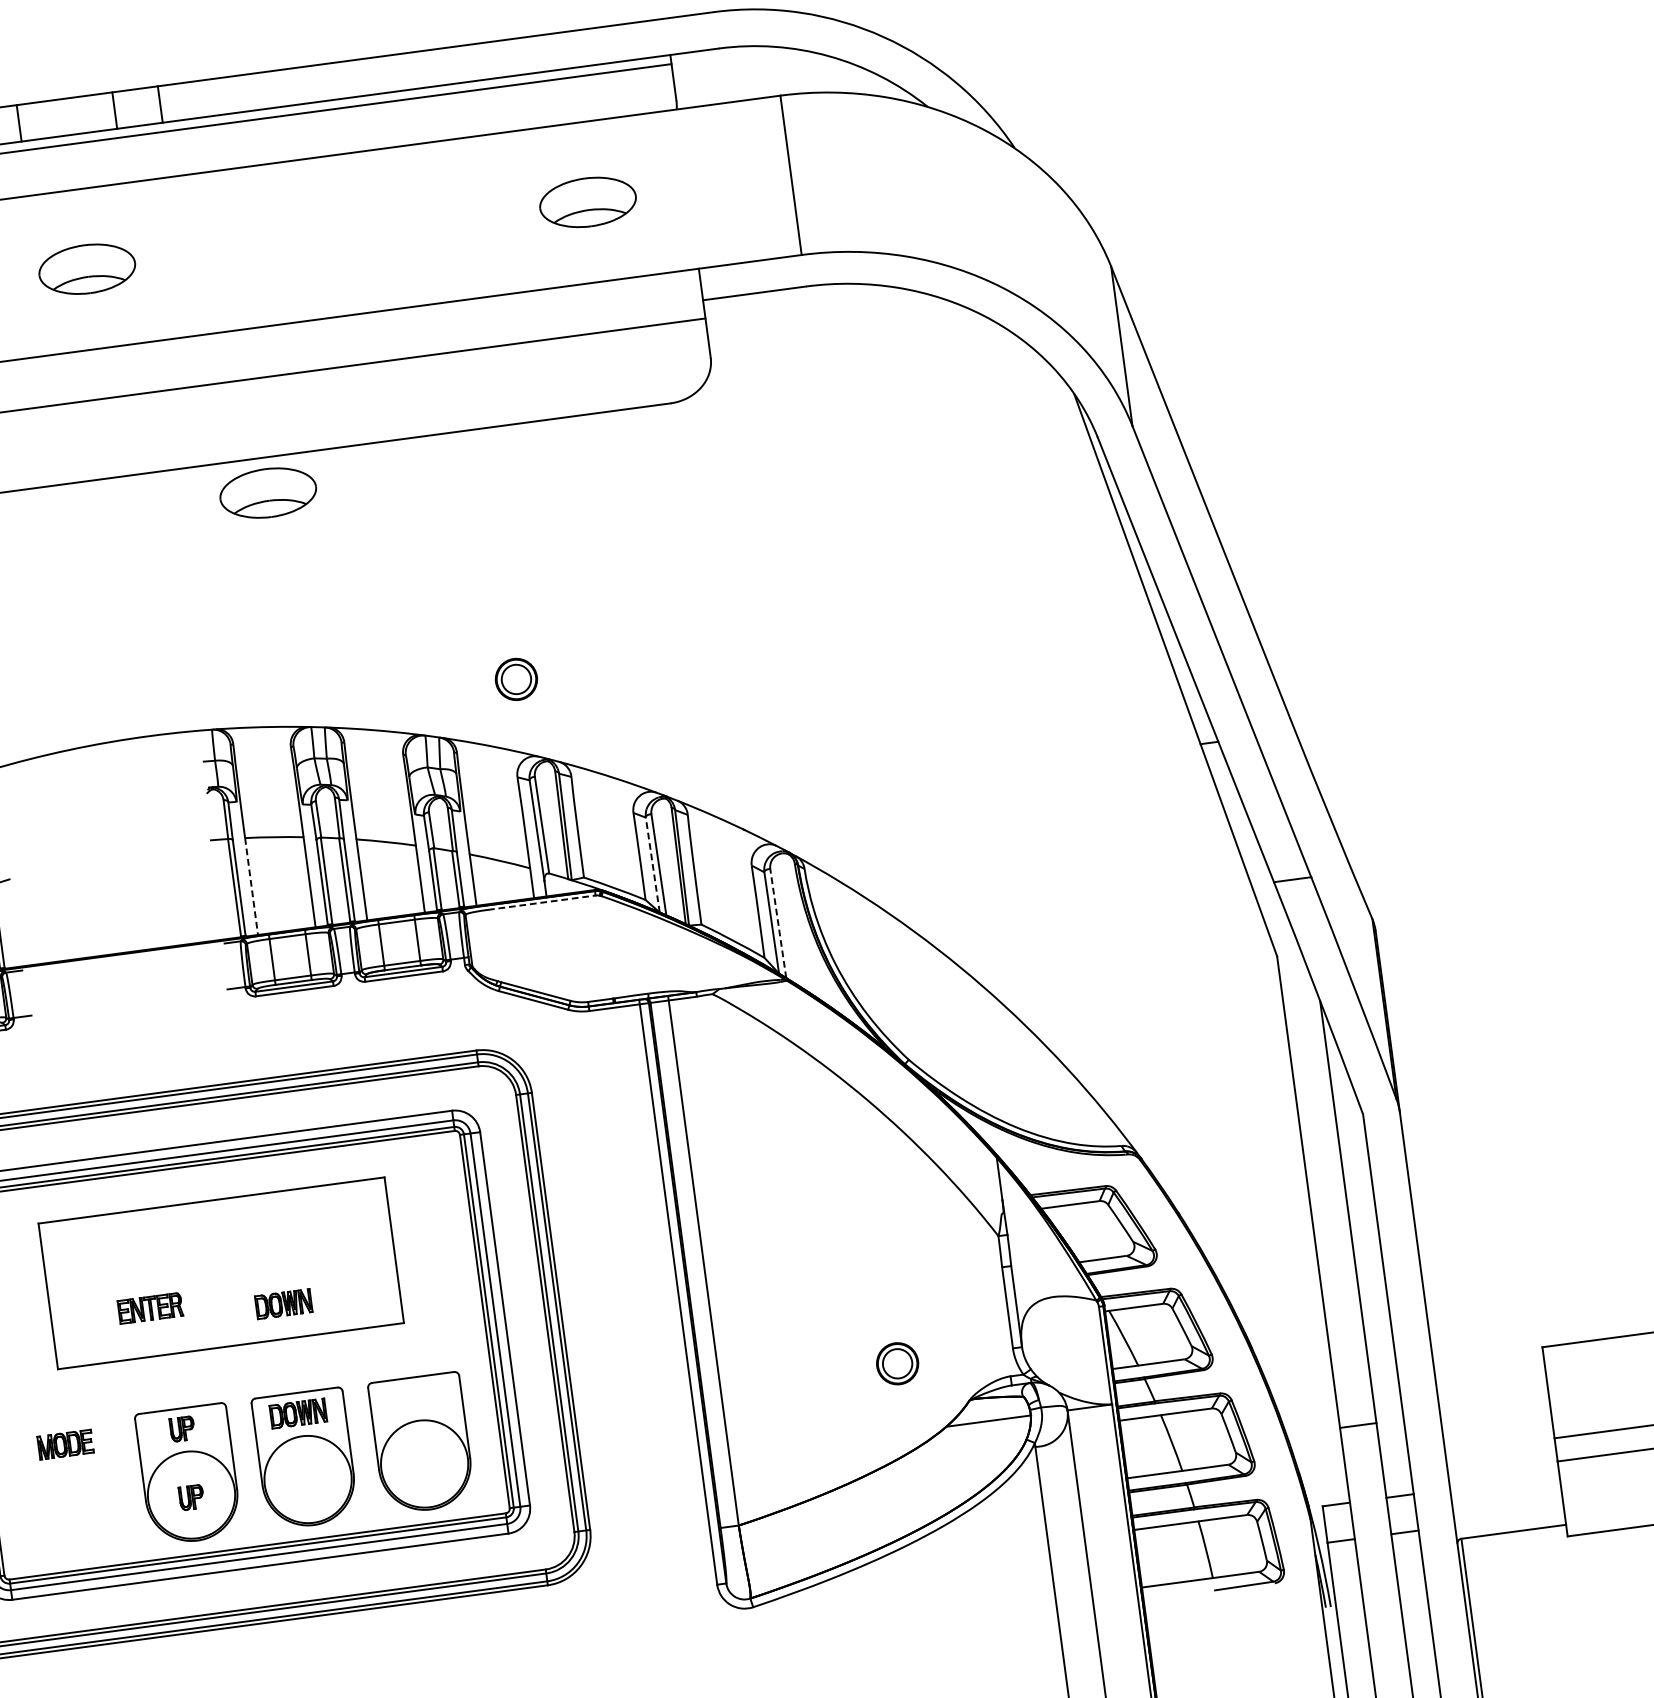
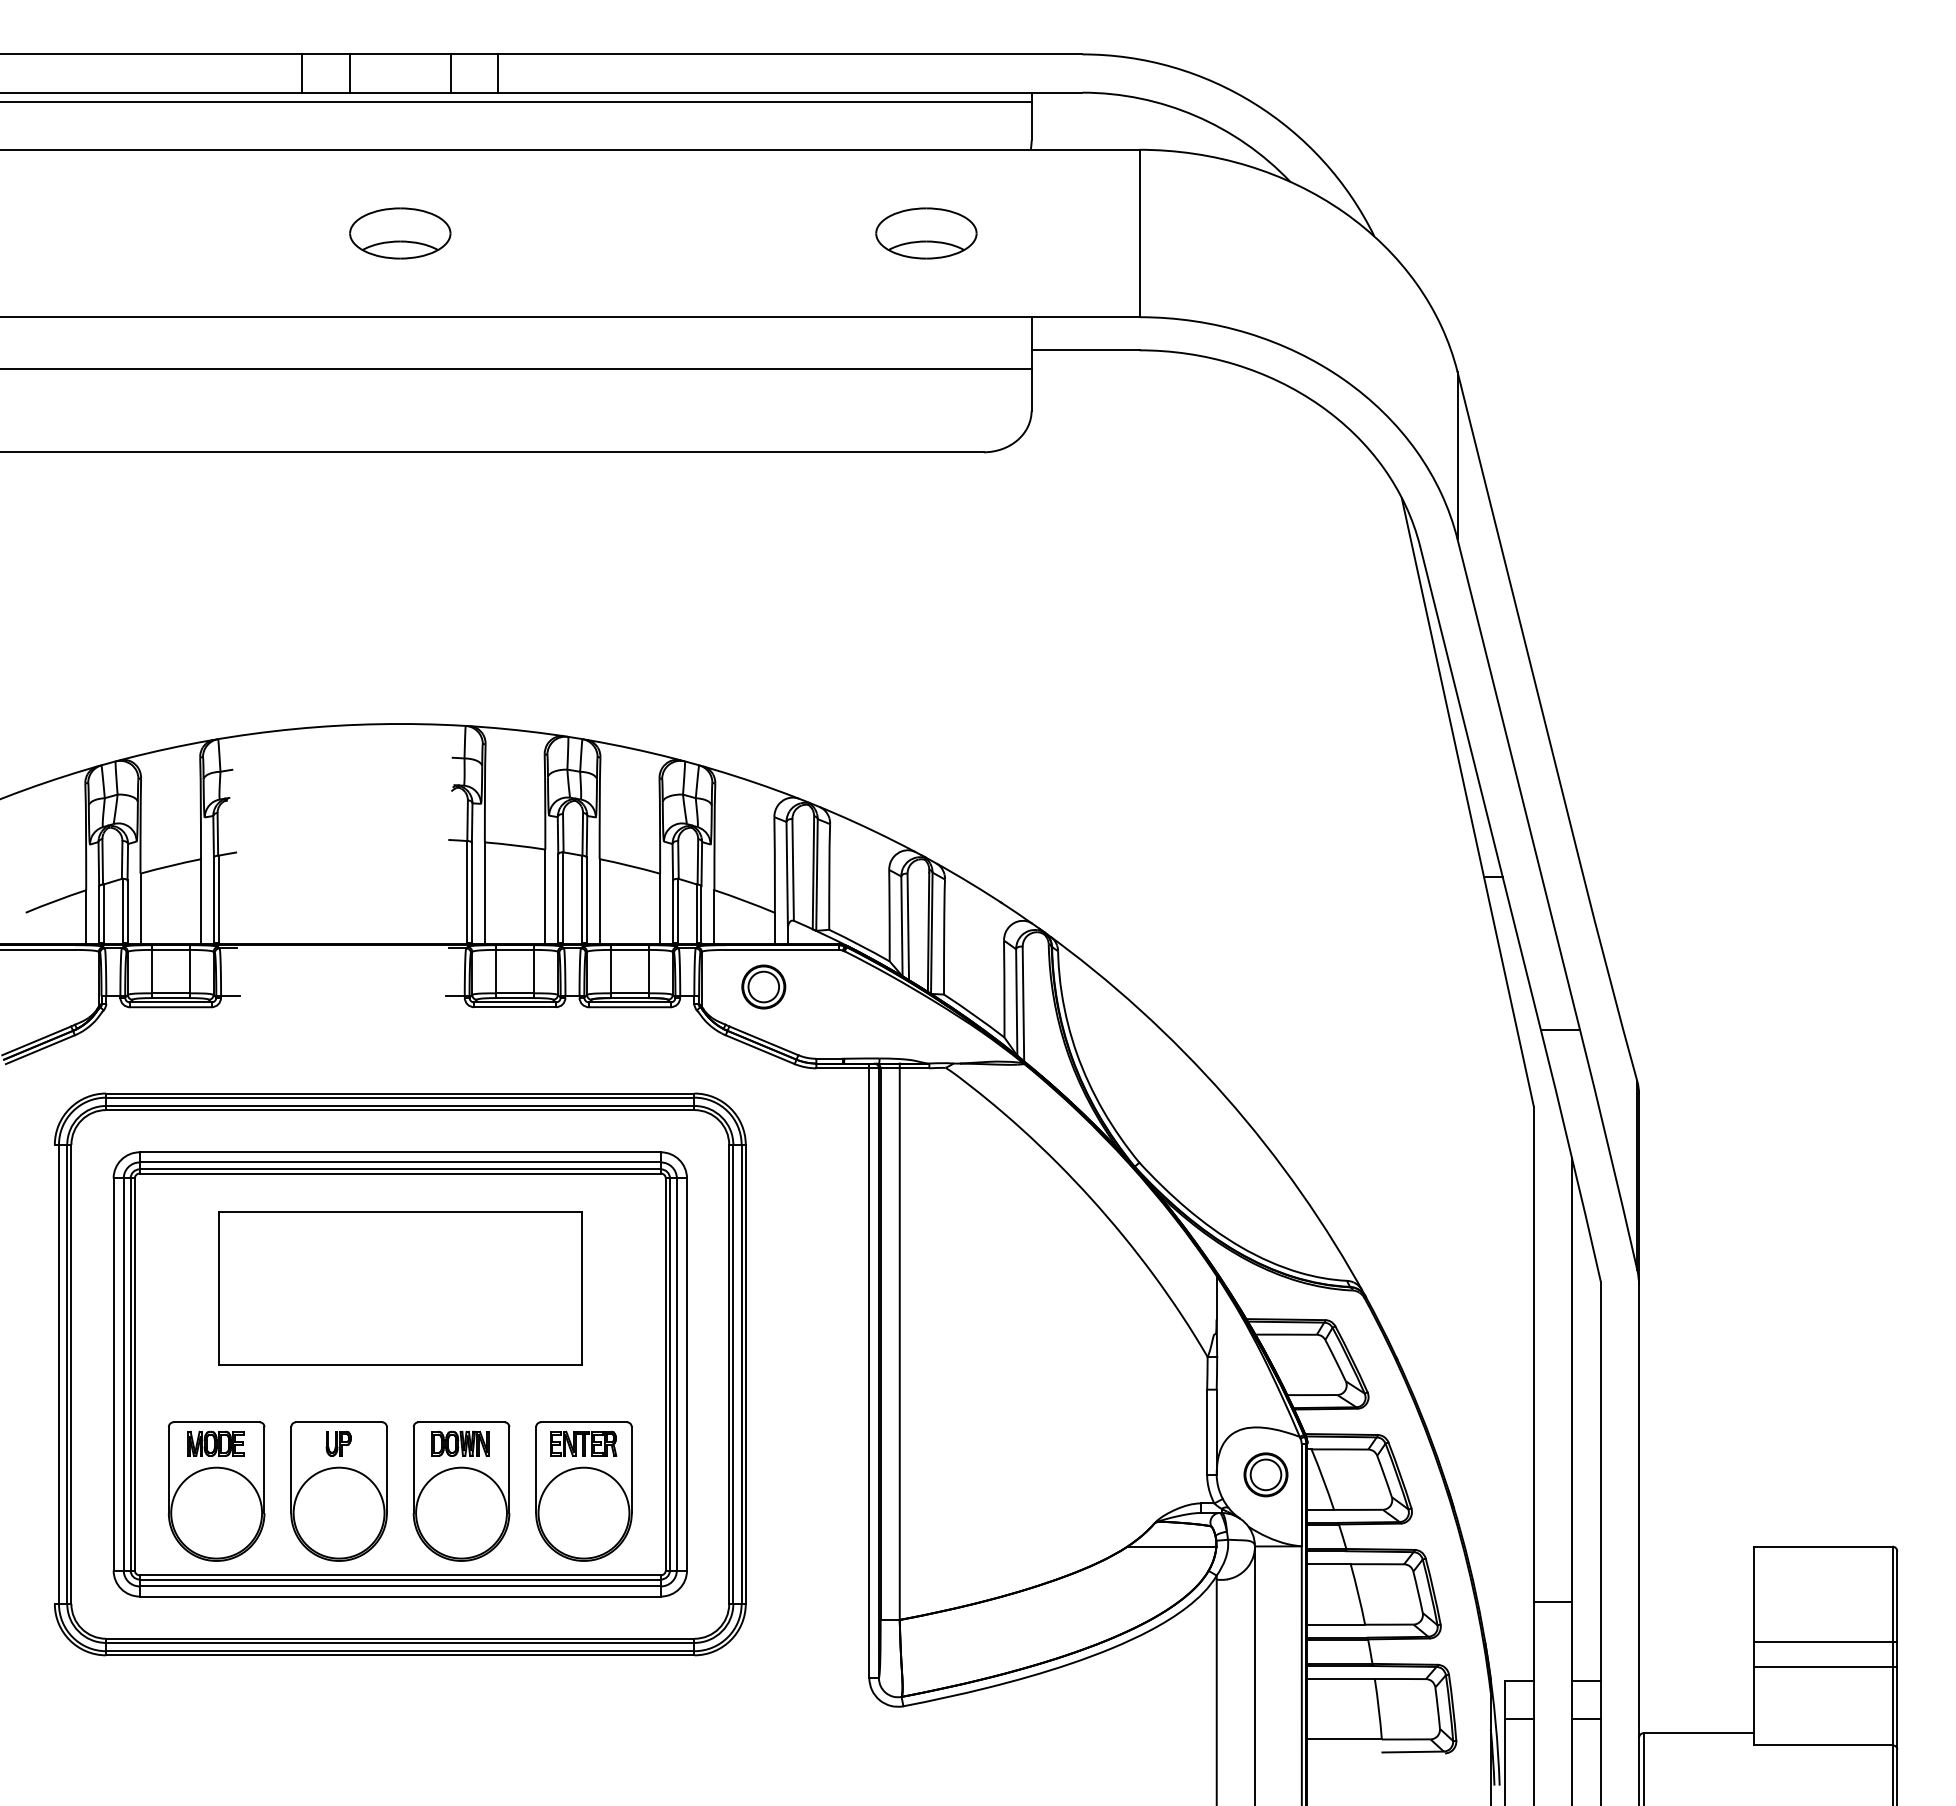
part: (268, 493) -> (556, 489), removed
part: (516, 679) -> (763, 986), moved
line: (652, 865) -> (901, 926), dashed -> solid
line: (251, 886) -> (484, 893), dashed -> solid
line: (542, 902) -> (782, 949), dashed -> solid
line: (778, 923) -> (1023, 1003), dashed -> solid
part: (283, 1303) -> (460, 1328), removed
part: (150, 1308) -> (583, 1443), moved
part: (897, 1363) -> (1265, 1474), moved
part: (72, 1490) -> (216, 1491), added
part: (191, 1497) -> (338, 1515), removed

